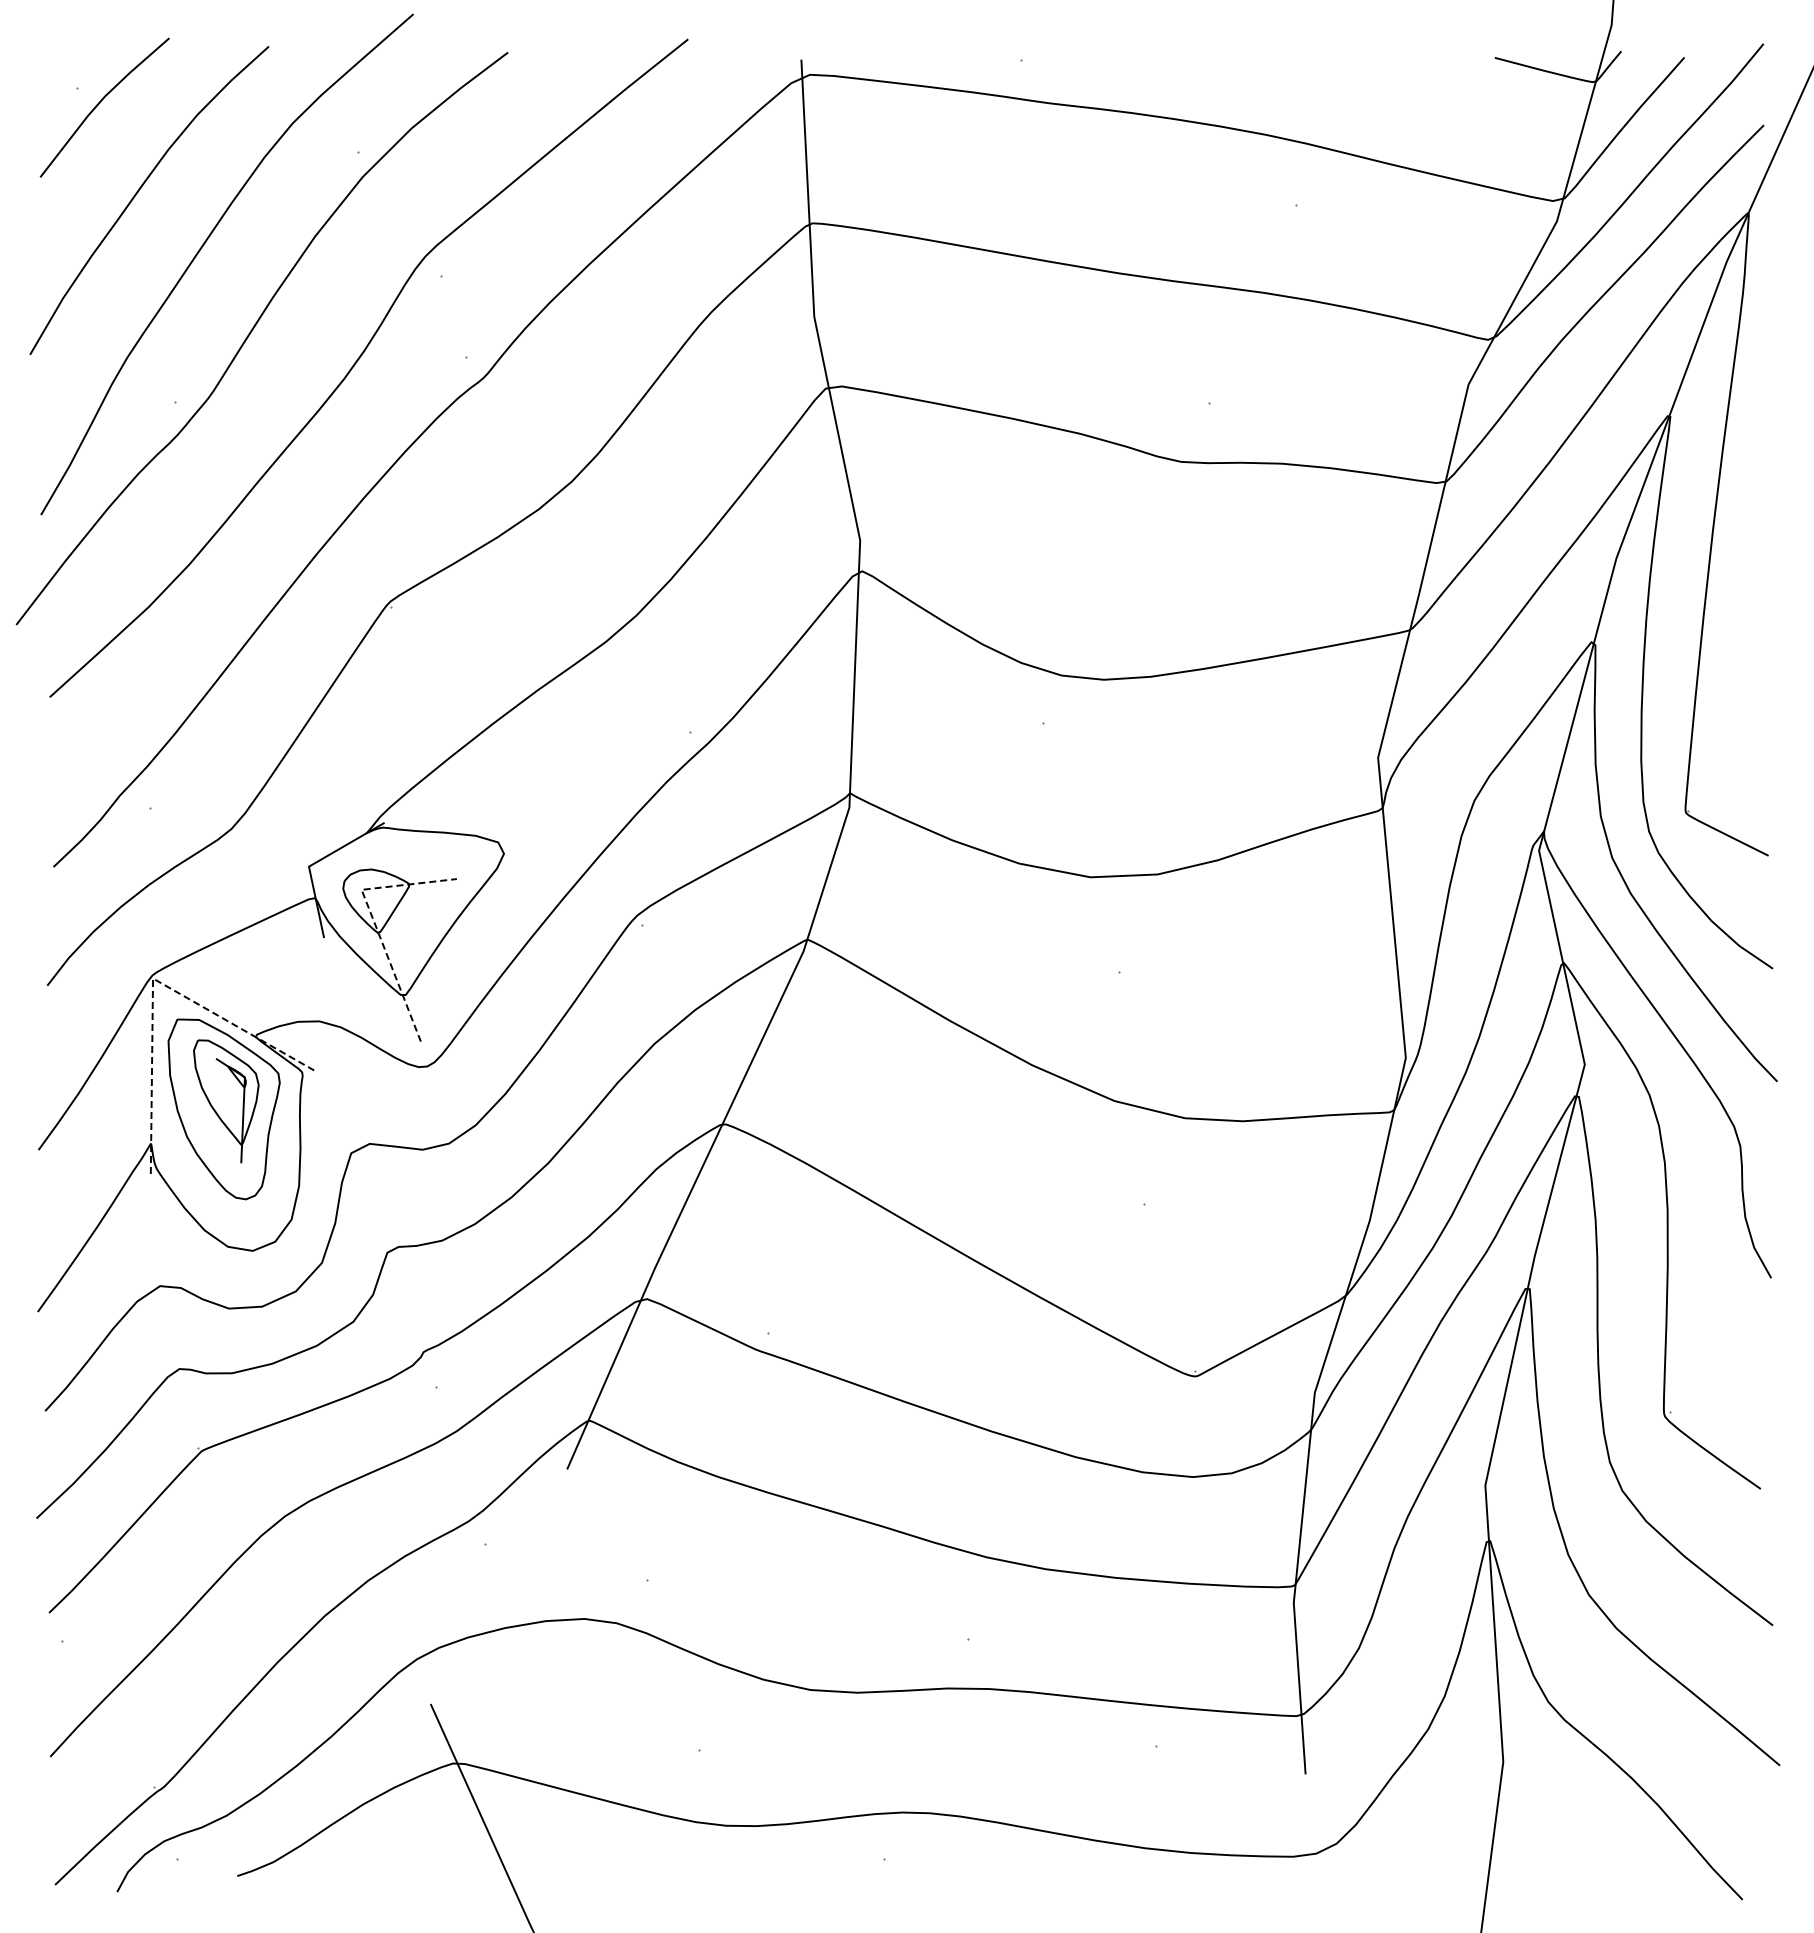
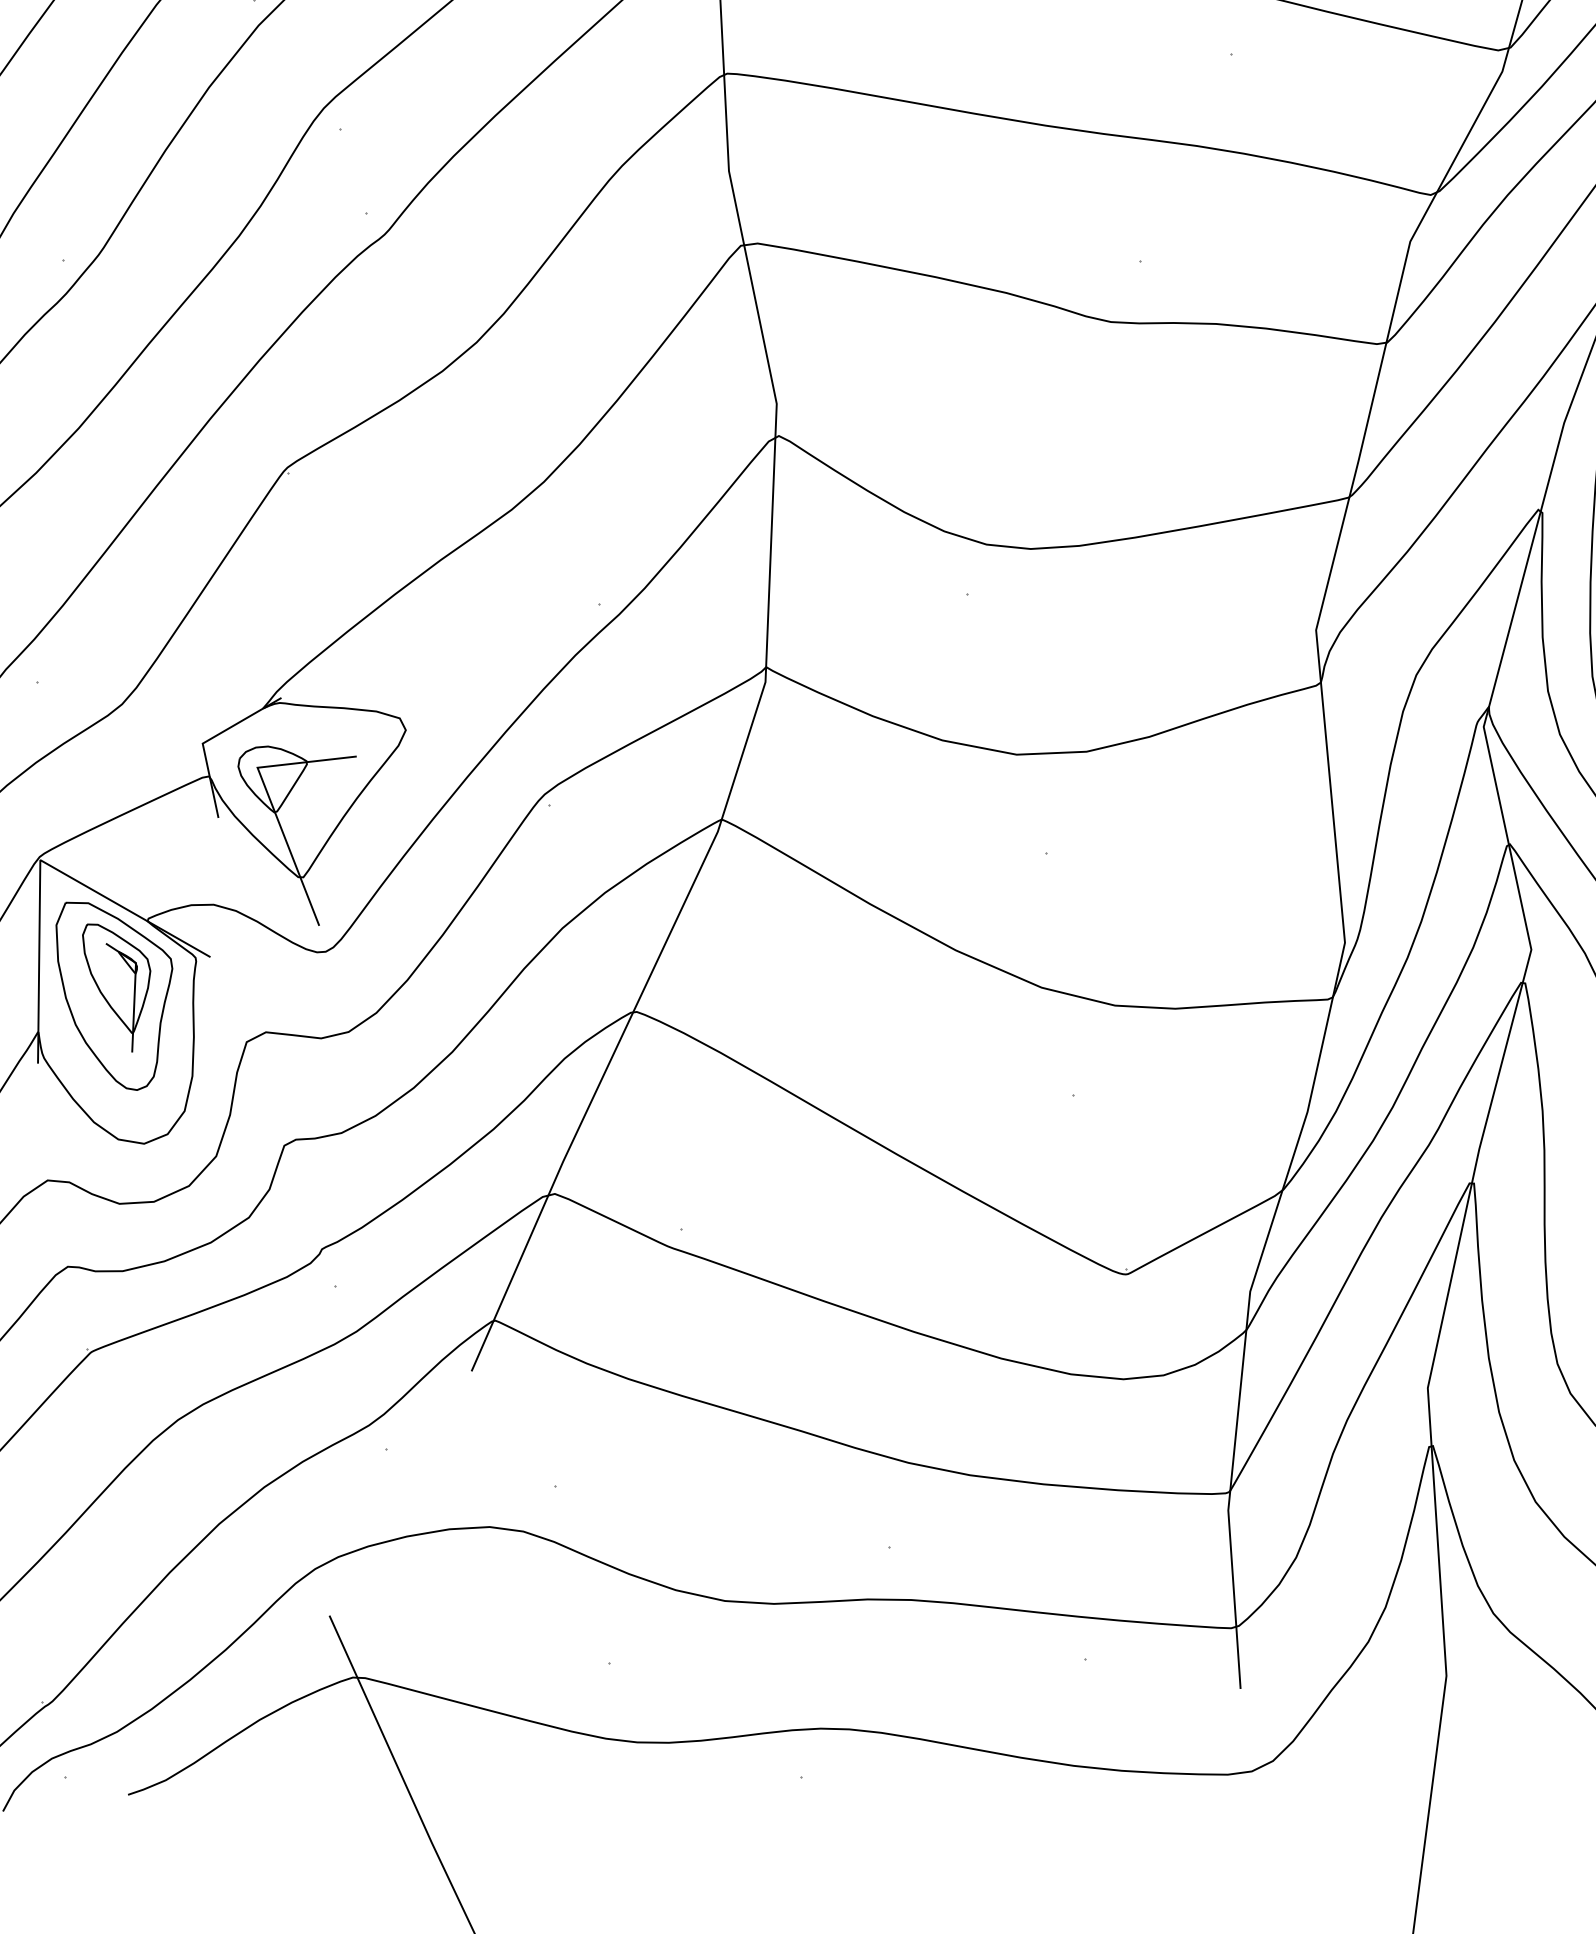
line: (373, 920) -> (269, 799), dashed -> solid
line: (153, 981) -> (40, 863), dashed -> solid

